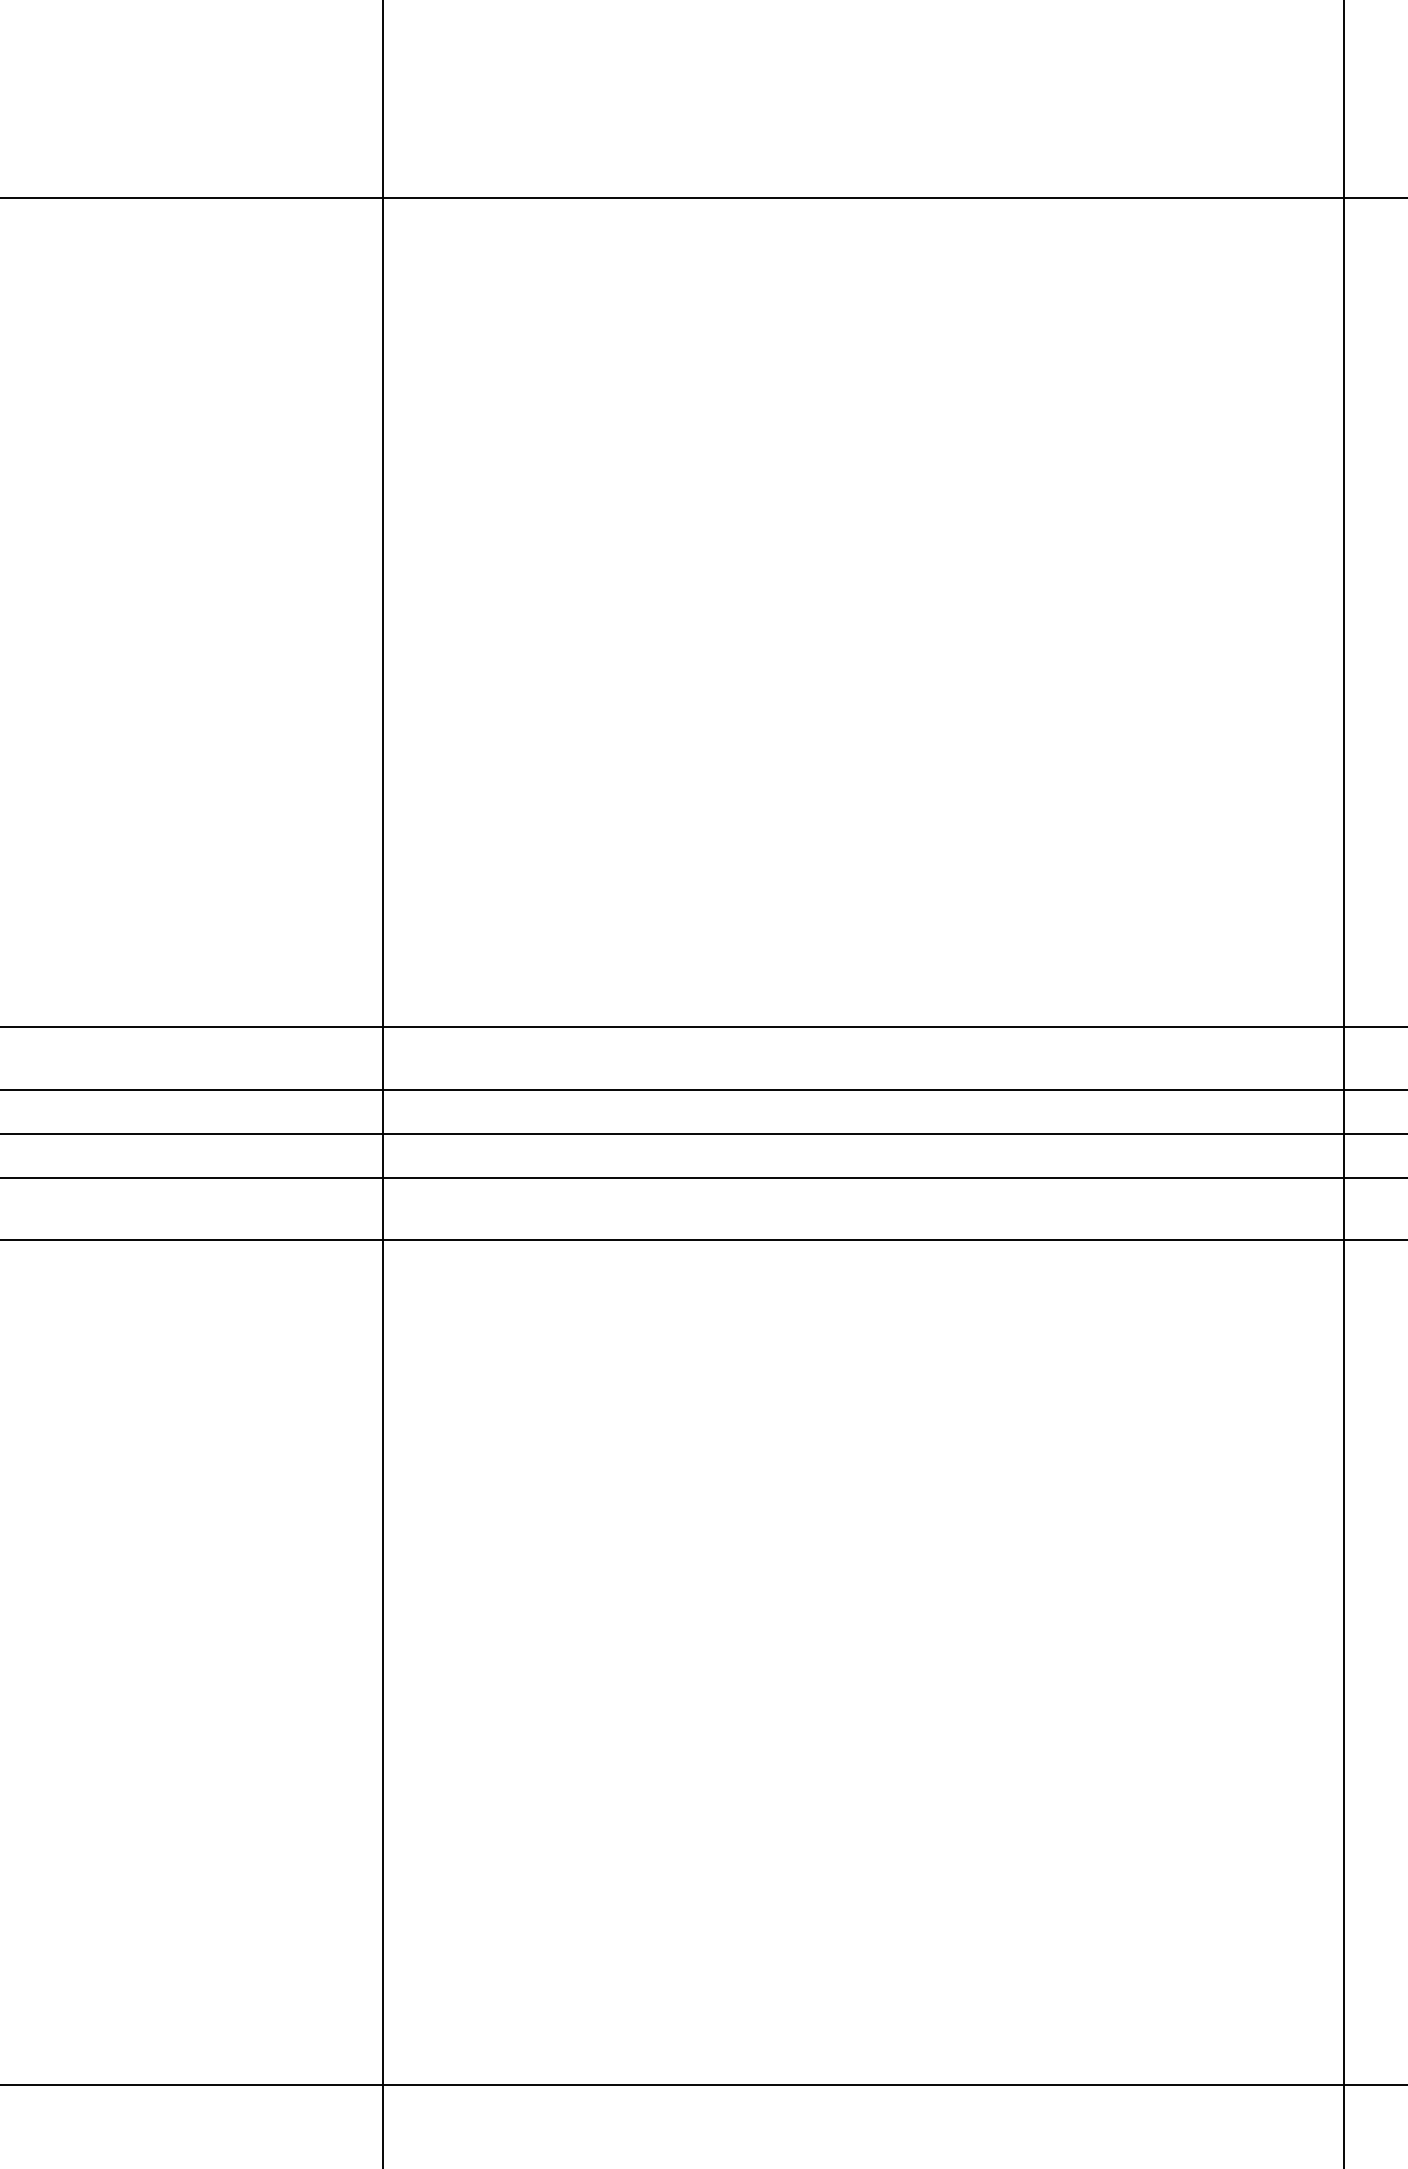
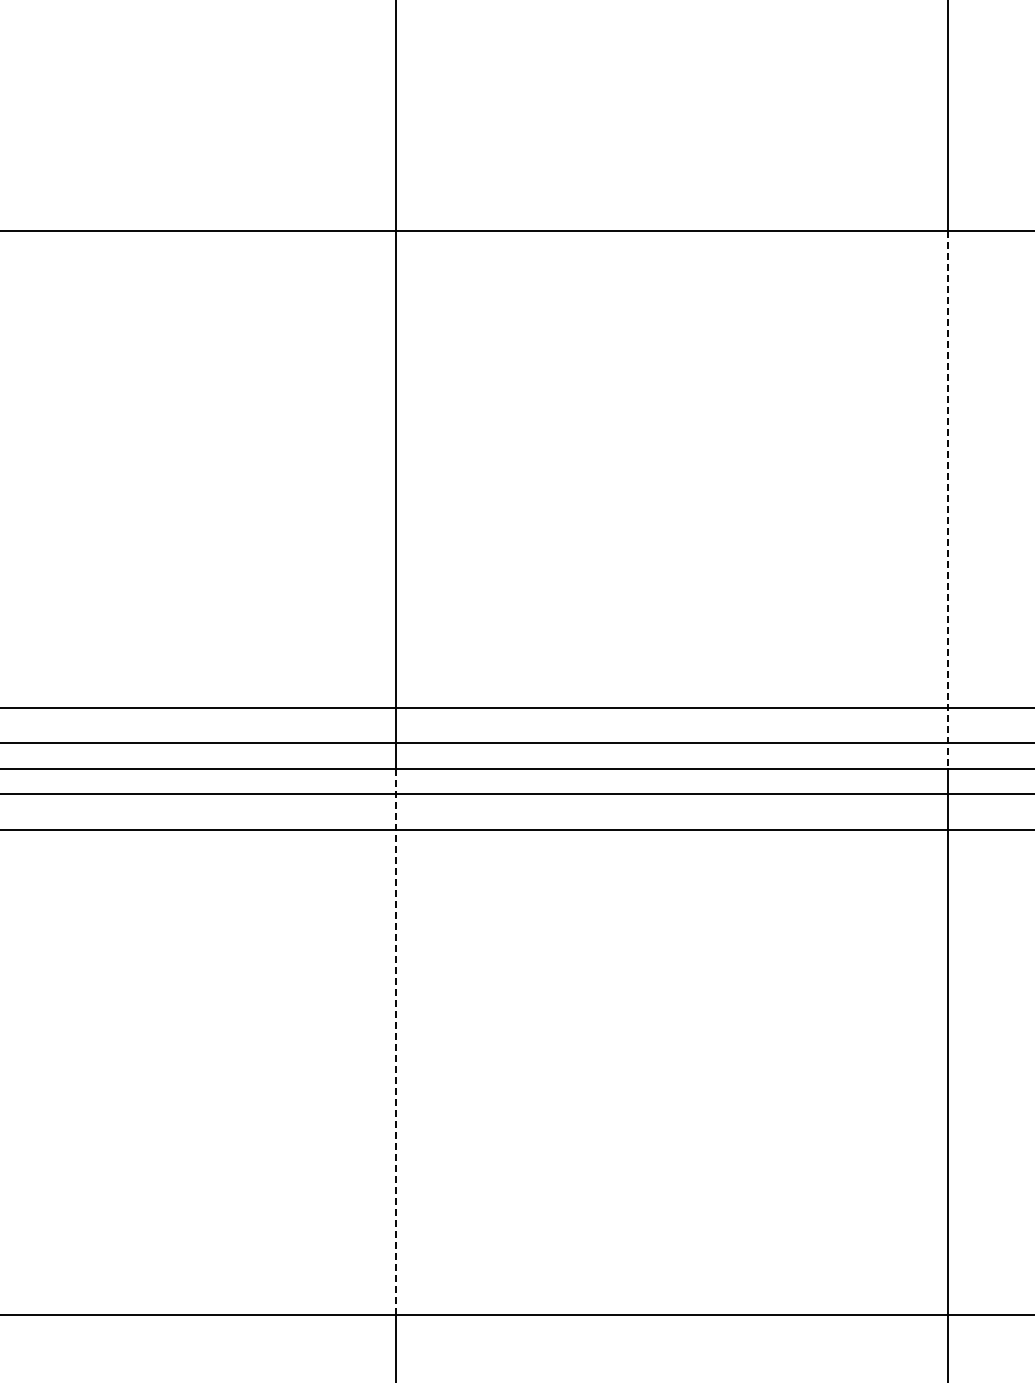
line: (1344, 665) -> (948, 499), solid -> dashed
line: (383, 1610) -> (396, 1042), solid -> dashed

